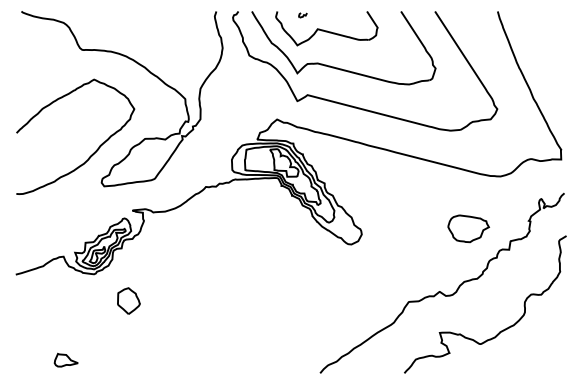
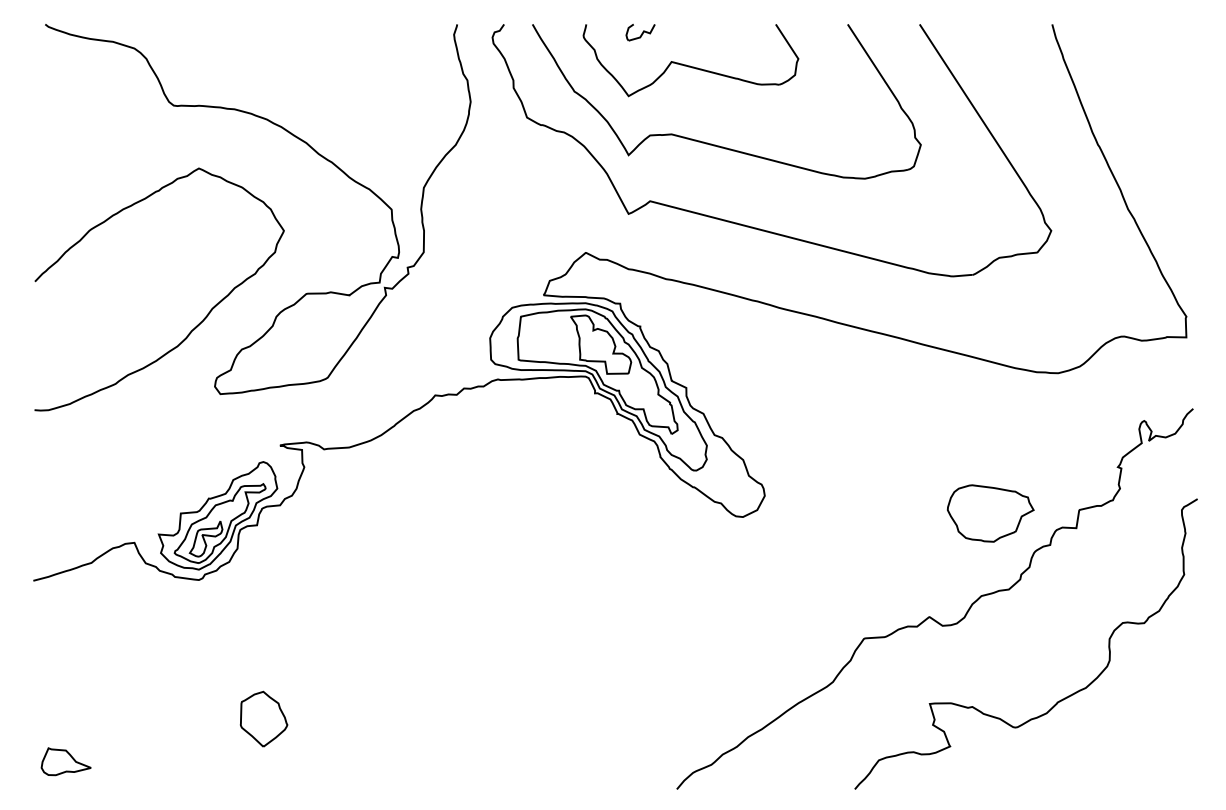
part: (302, 15) -> (639, 32), size x1.67
part: (468, 228) -> (990, 512), moved
part: (128, 300) -> (263, 717), moved
part: (65, 359) -> (64, 760), moved

